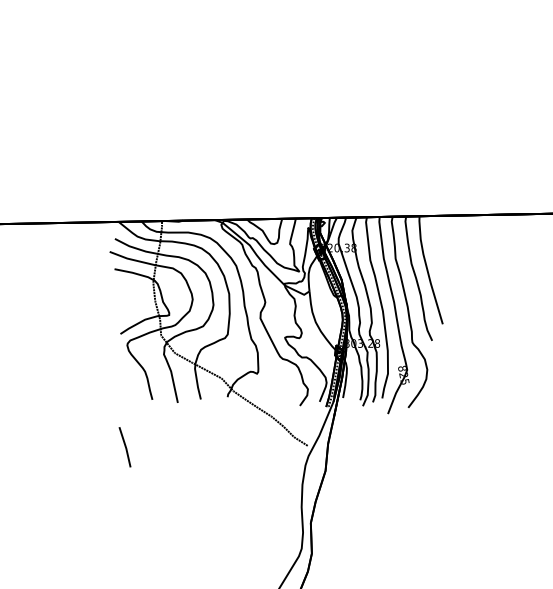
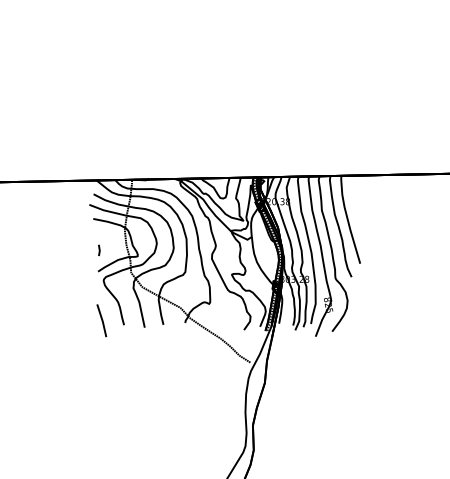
line: (122, 308) -> (99, 250), added
line: (124, 446) -> (101, 320), moved

